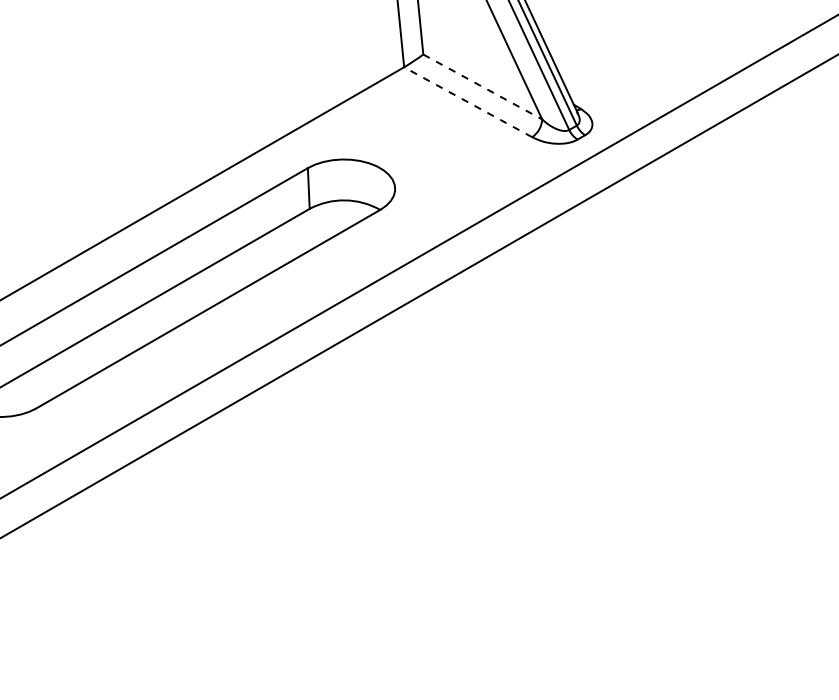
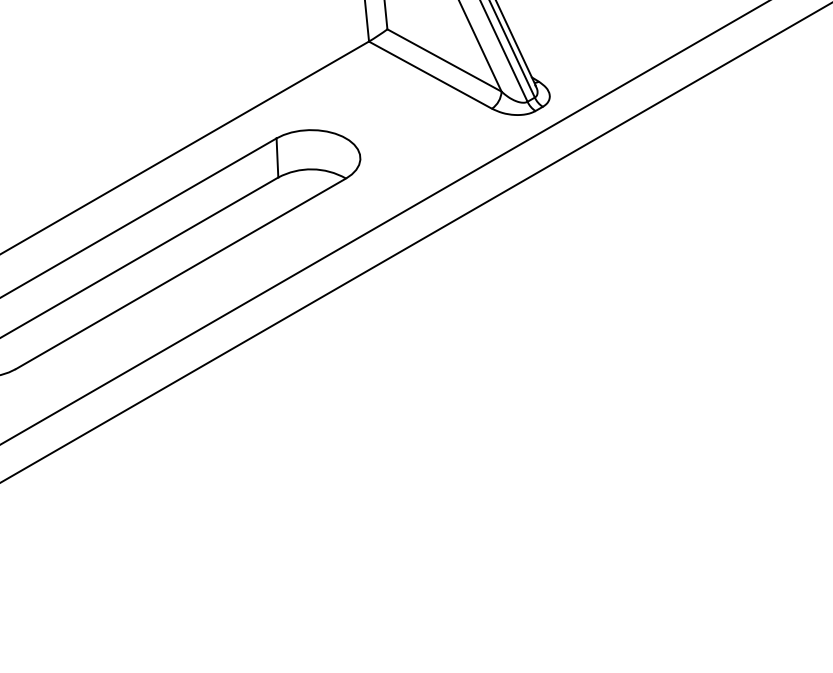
line: (482, 87) -> (444, 60), dashed -> solid
line: (468, 101) -> (430, 74), dashed -> solid

